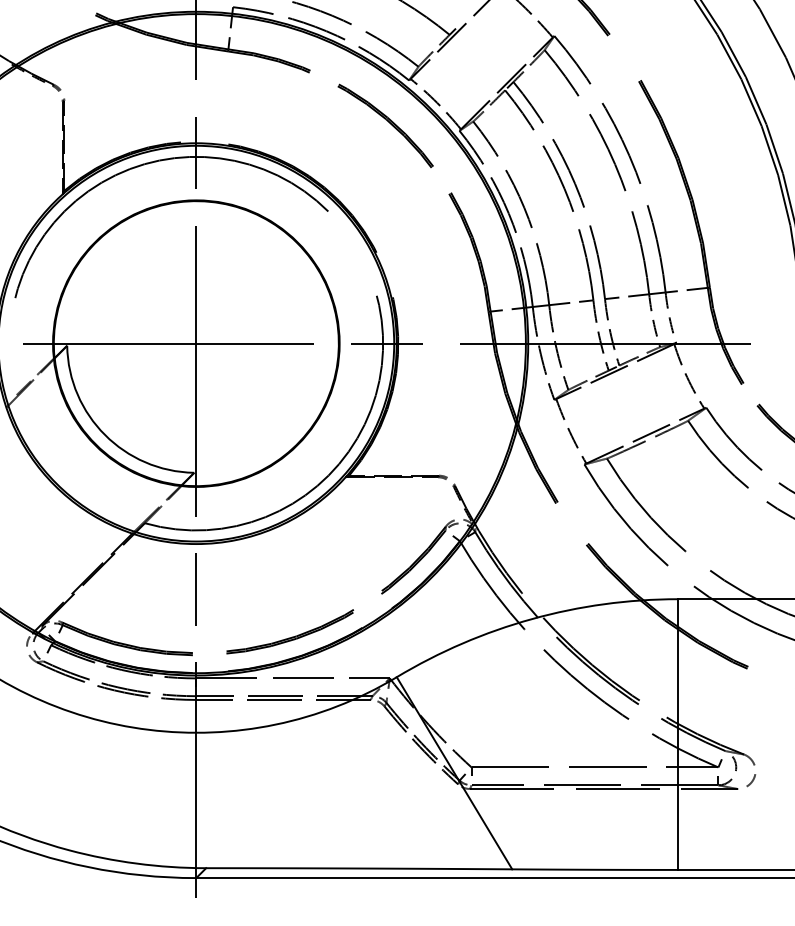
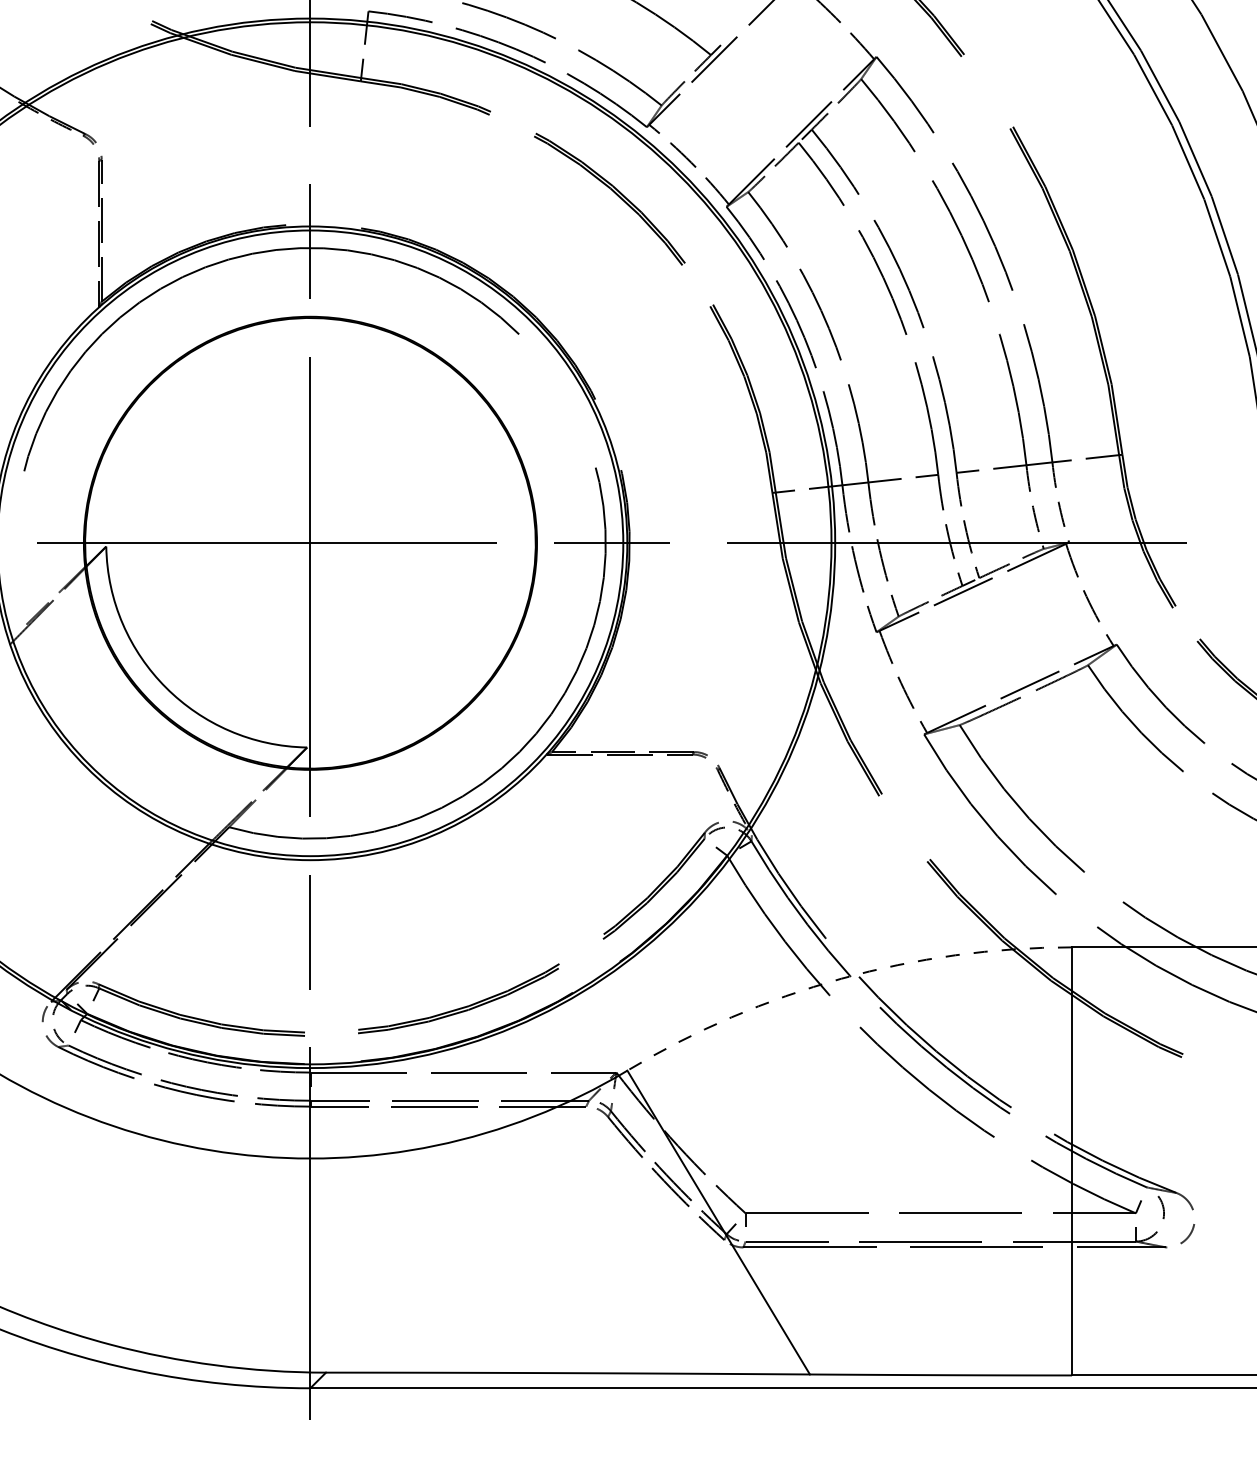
arc: (532, 619) -> (841, 979), solid -> dashed

